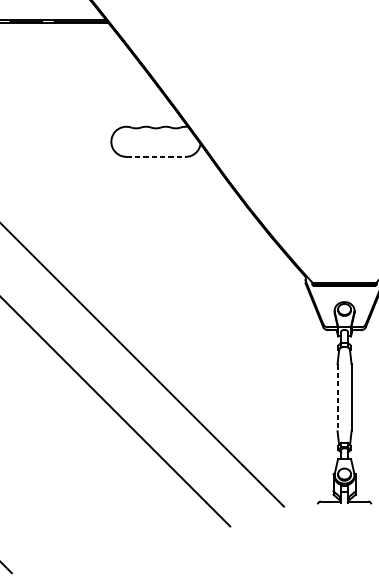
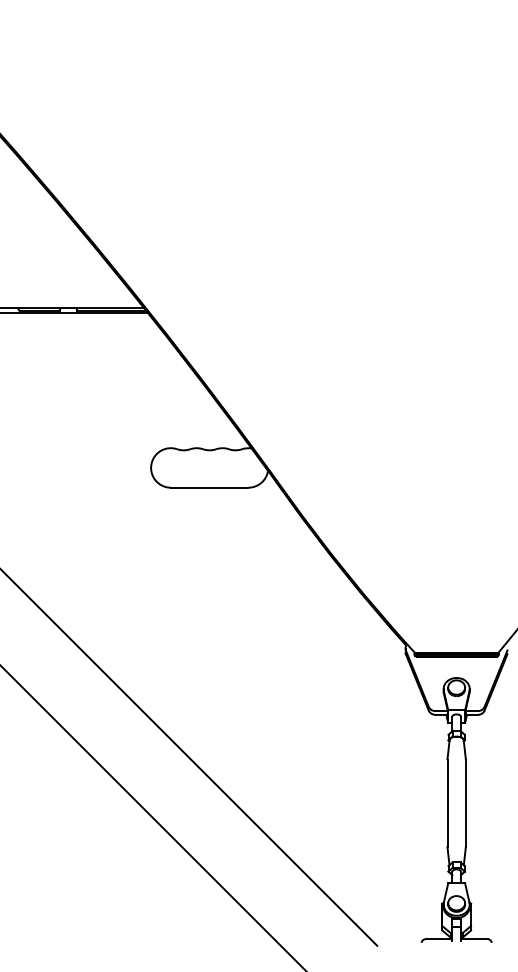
line: (155, 156) -> (209, 487), dashed -> solid
line: (337, 397) -> (447, 803), dashed -> solid

